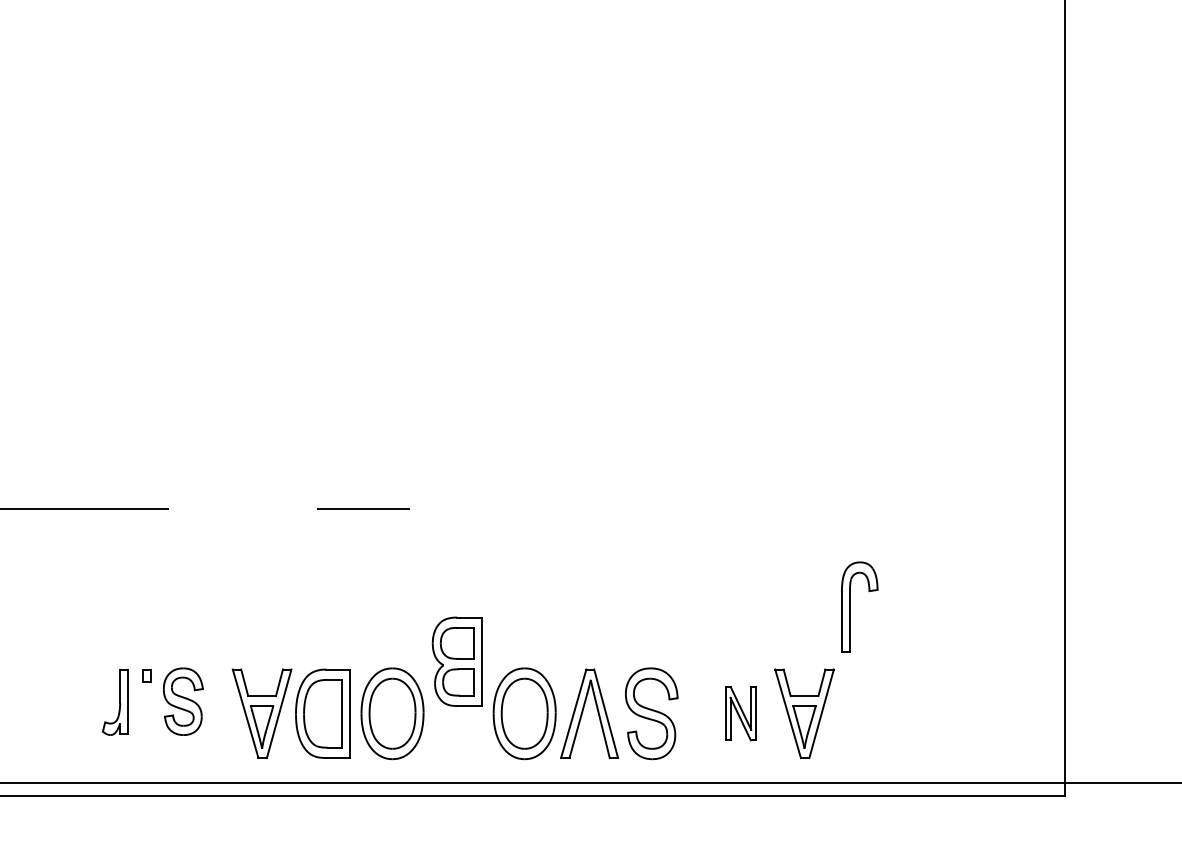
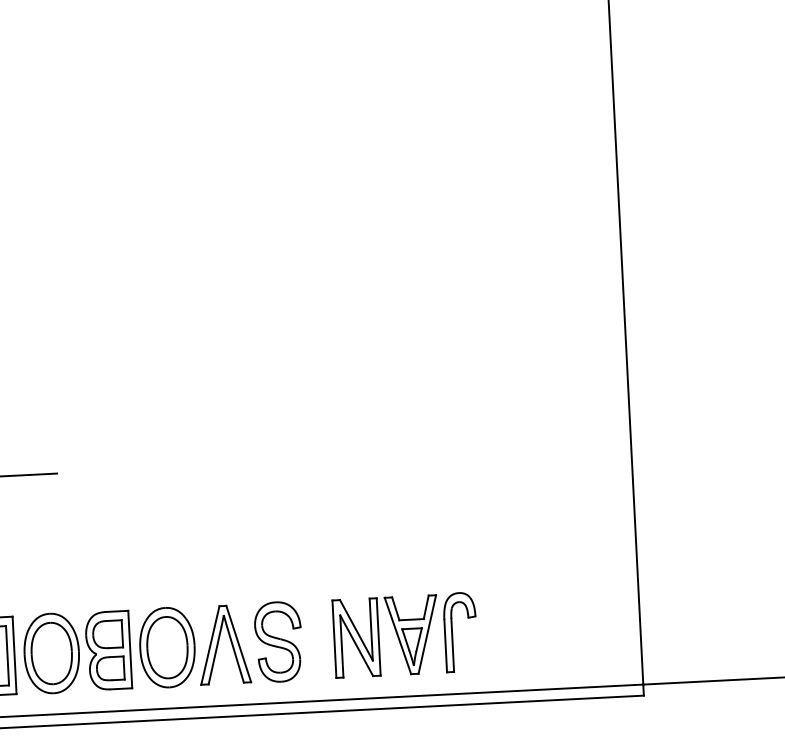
part: (850, 606) -> (452, 632), moved
part: (456, 661) -> (107, 650), moved
part: (740, 713) -> (356, 637), size x1.67

